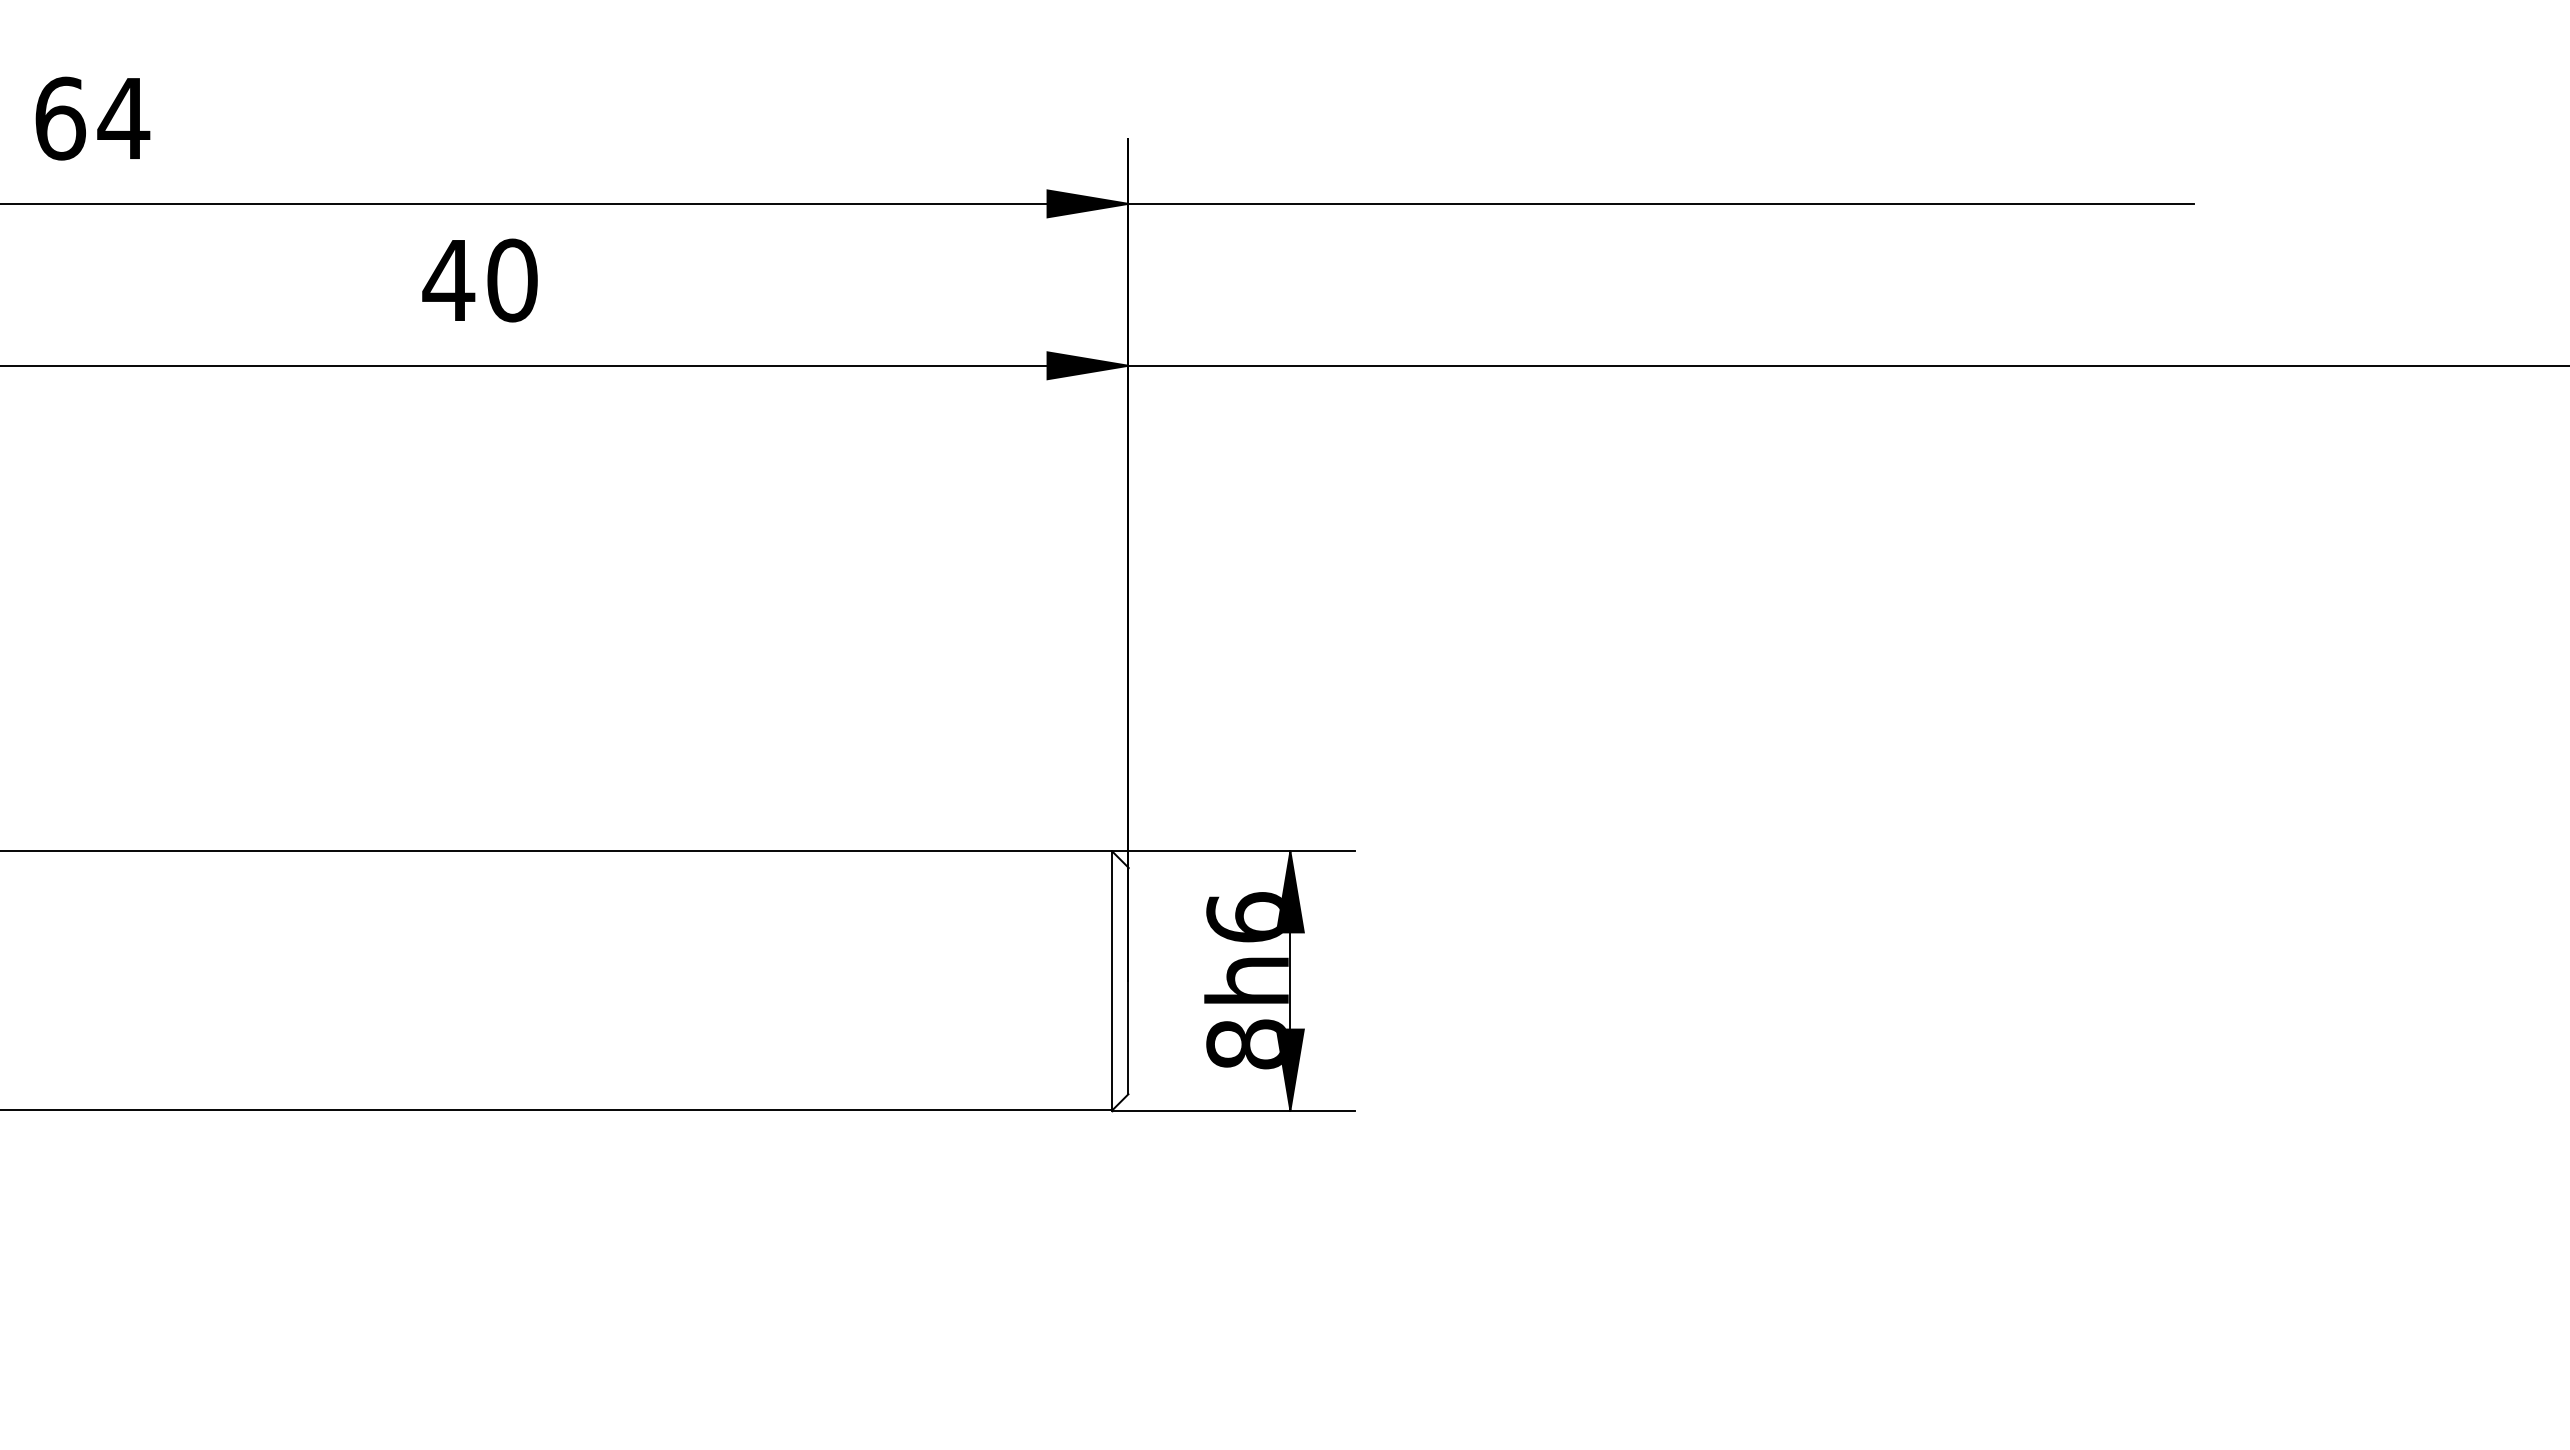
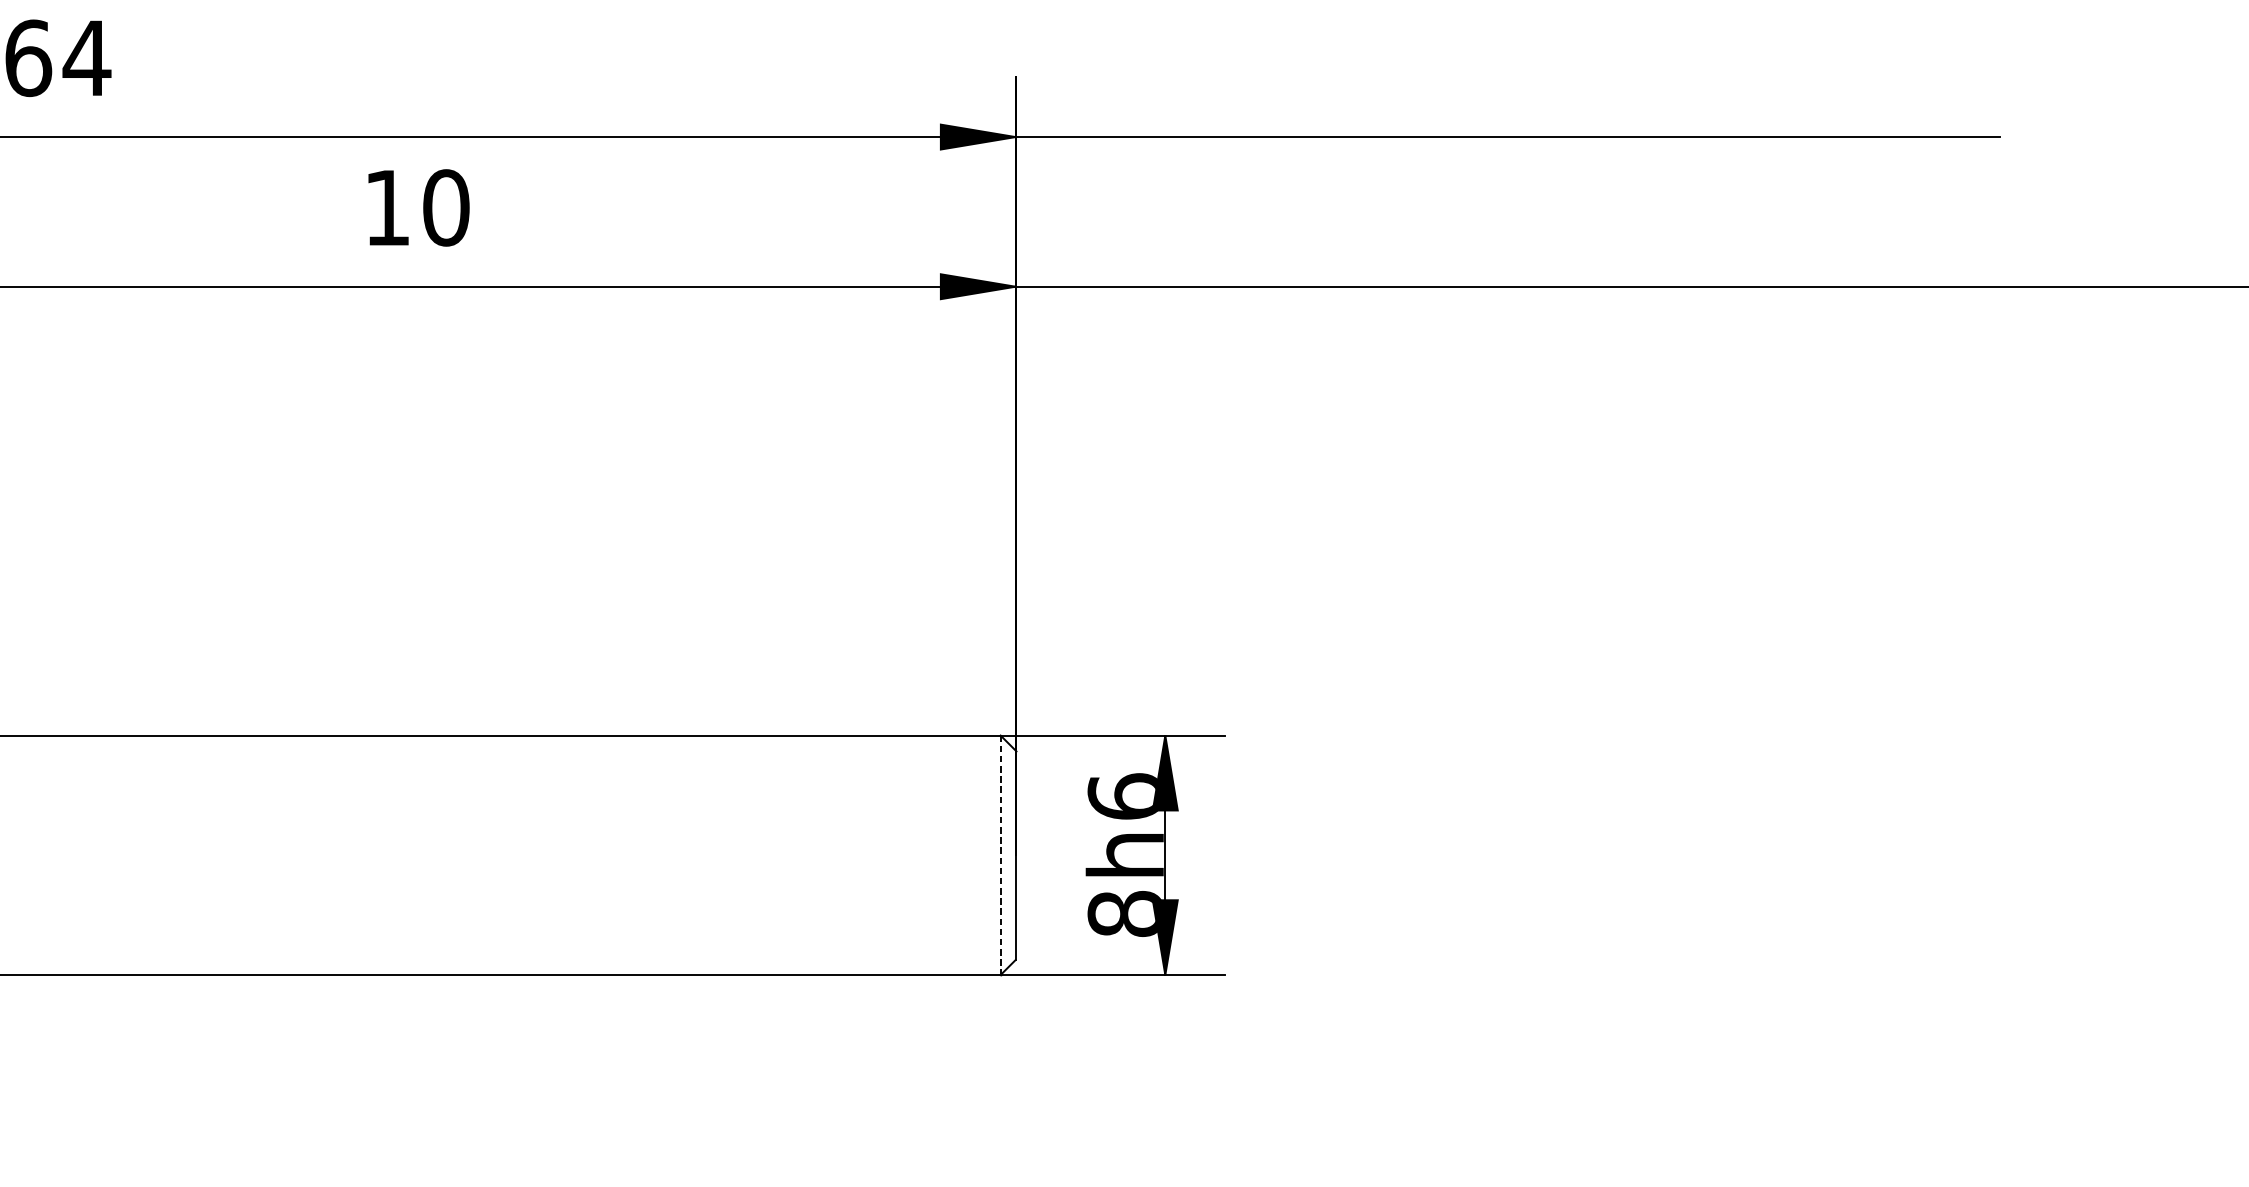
text: (448, 280) -> (387, 207), 40 -> 10
line: (1112, 980) -> (1000, 854), solid -> dashed

